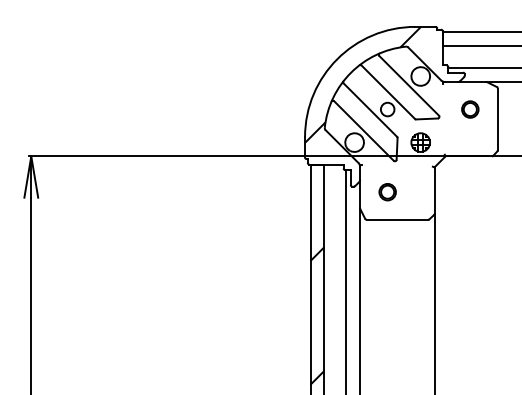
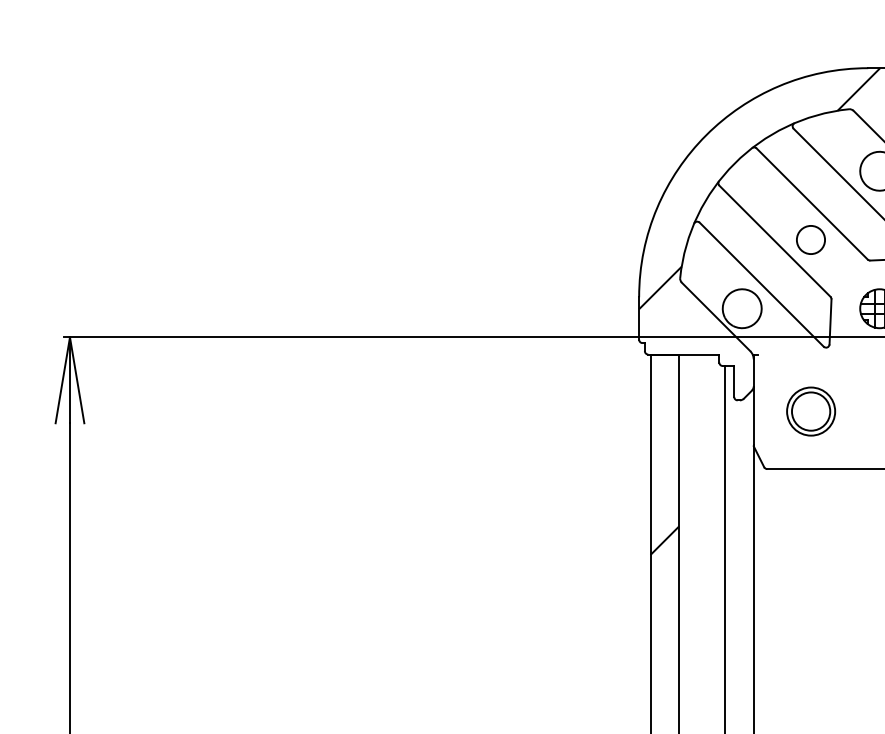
circle: (387, 192) -> (810, 412), size x1.4

